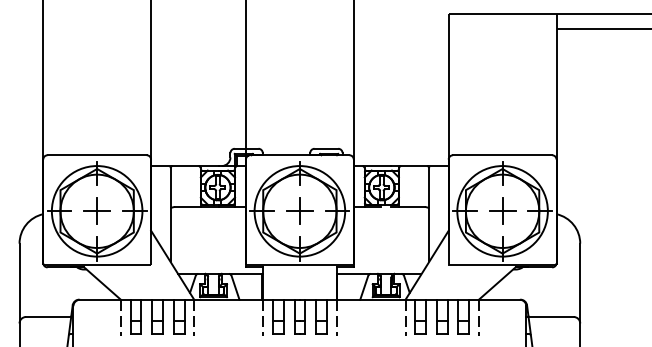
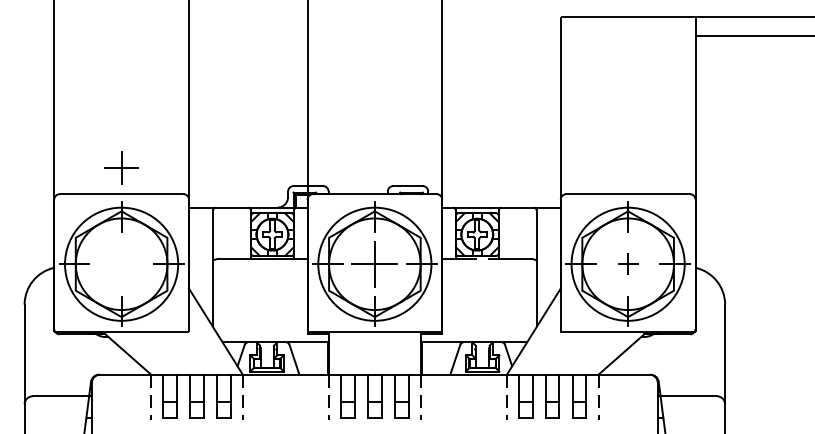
part: (96, 210) -> (120, 167), moved
part: (299, 210) -> (374, 263), size x1.4
part: (502, 210) -> (628, 263), size x0.6

